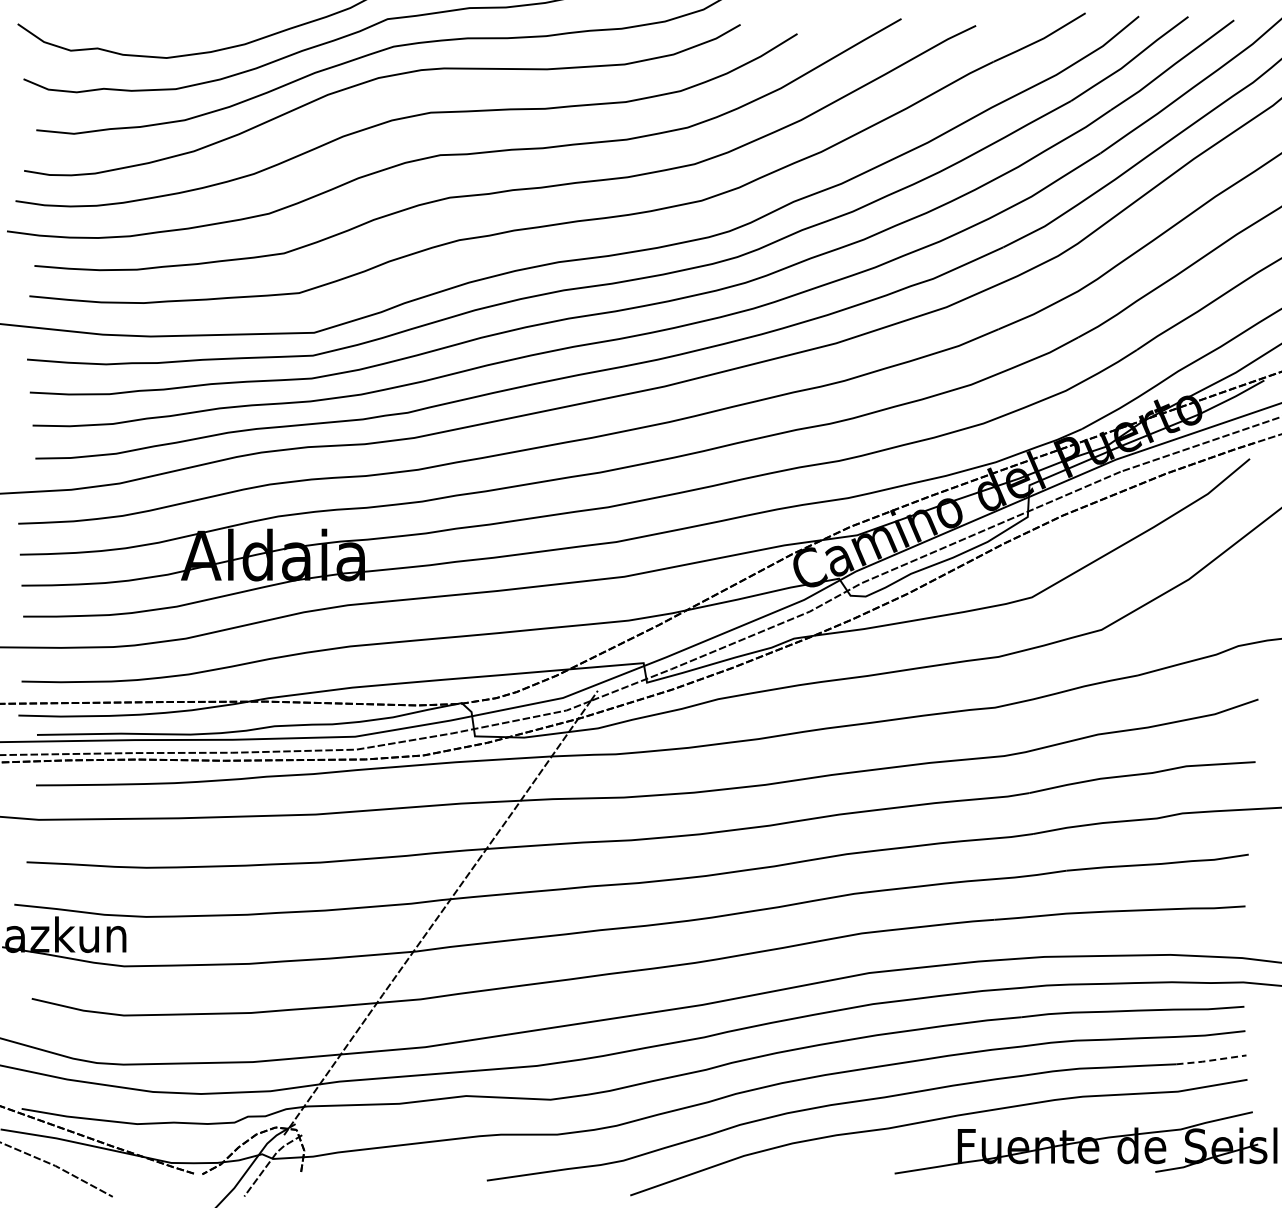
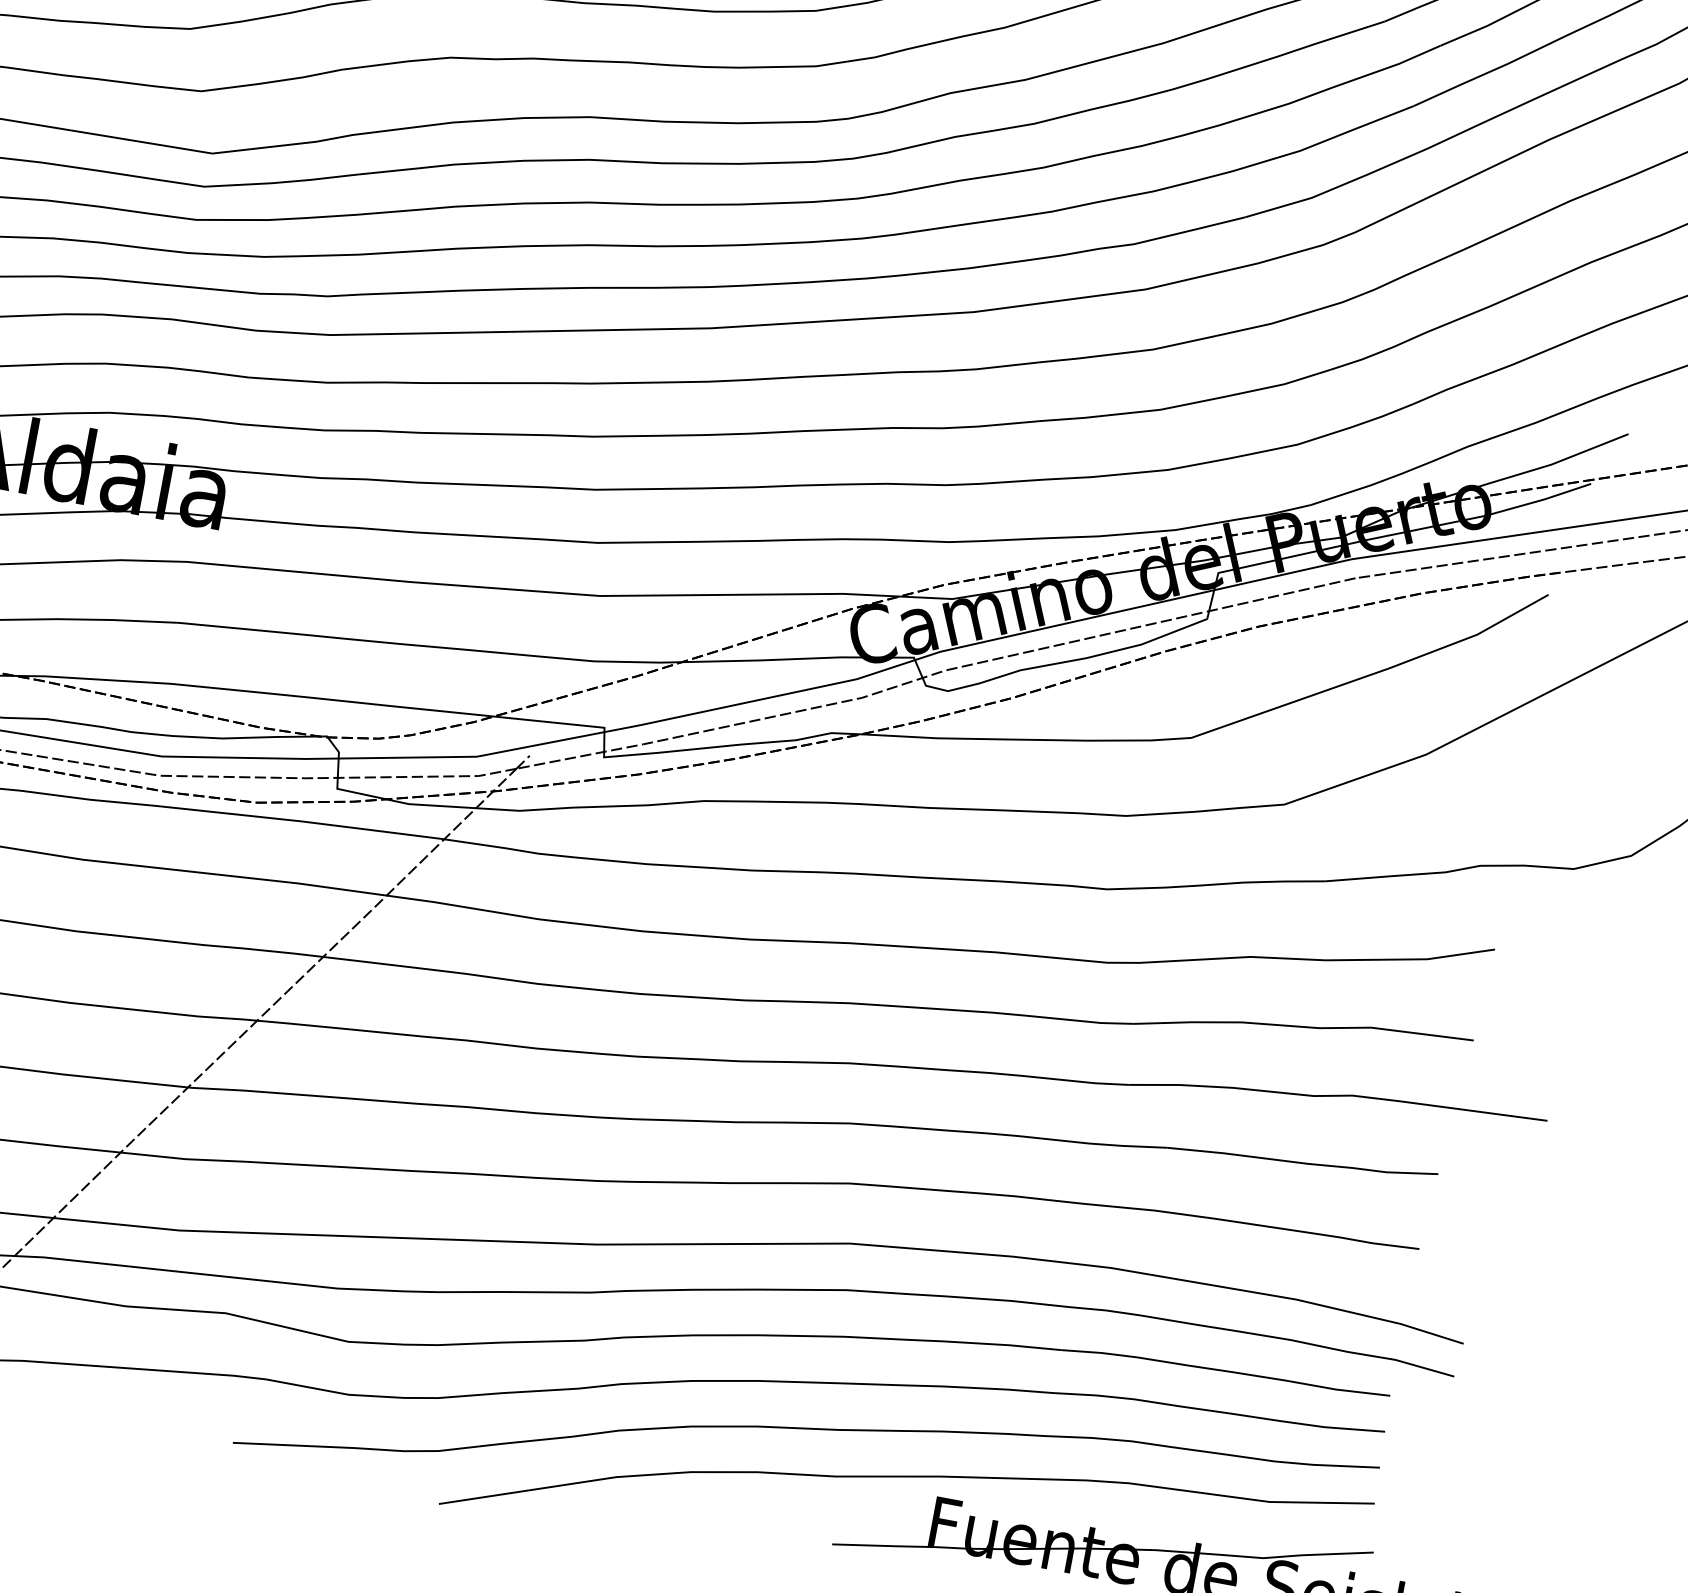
line: (1211, 1060) -> (1327, 1465), dashed -> solid

